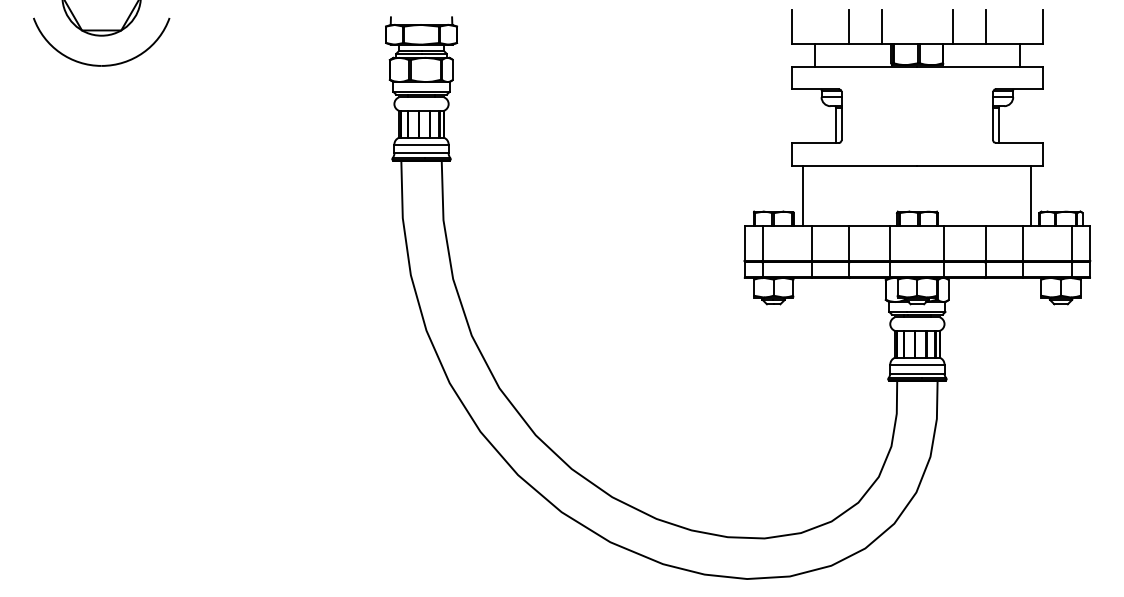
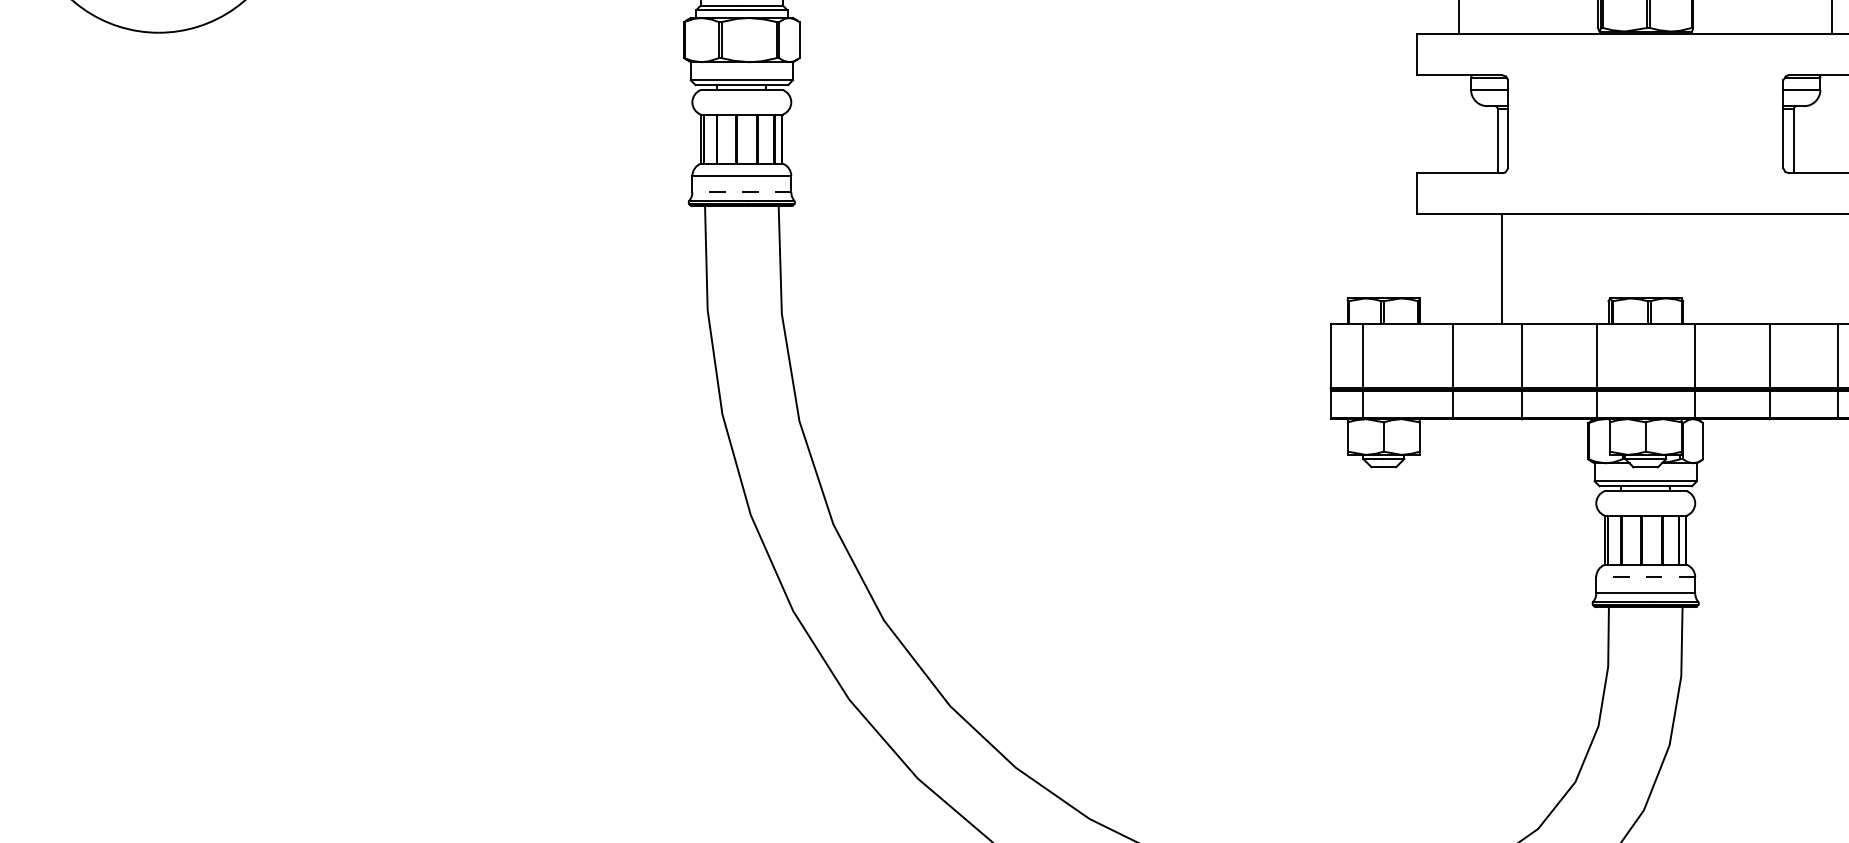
line: (421, 153) -> (741, 192), solid -> dashed
line: (803, 195) -> (1501, 268), moved
line: (916, 364) -> (1644, 577), solid -> dashed

